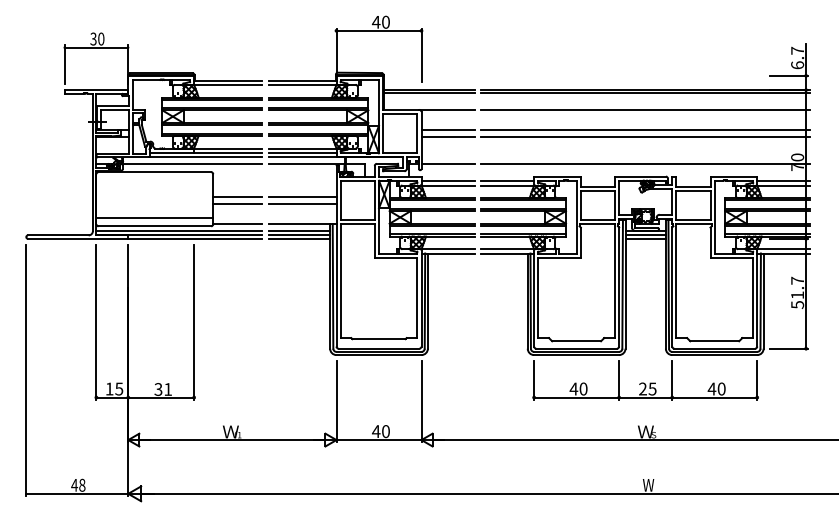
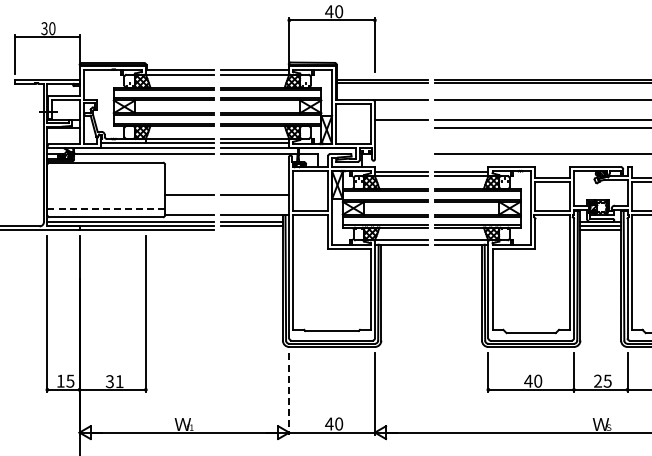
line: (447, 137) -> (401, 127), removed
line: (447, 163) -> (401, 154), removed
line: (237, 196) -> (189, 187), removed
line: (302, 196) -> (255, 187), removed
line: (155, 217) -> (106, 208), solid -> dashed
line: (299, 238) -> (252, 229), removed
line: (336, 402) -> (289, 394), solid -> dashed

